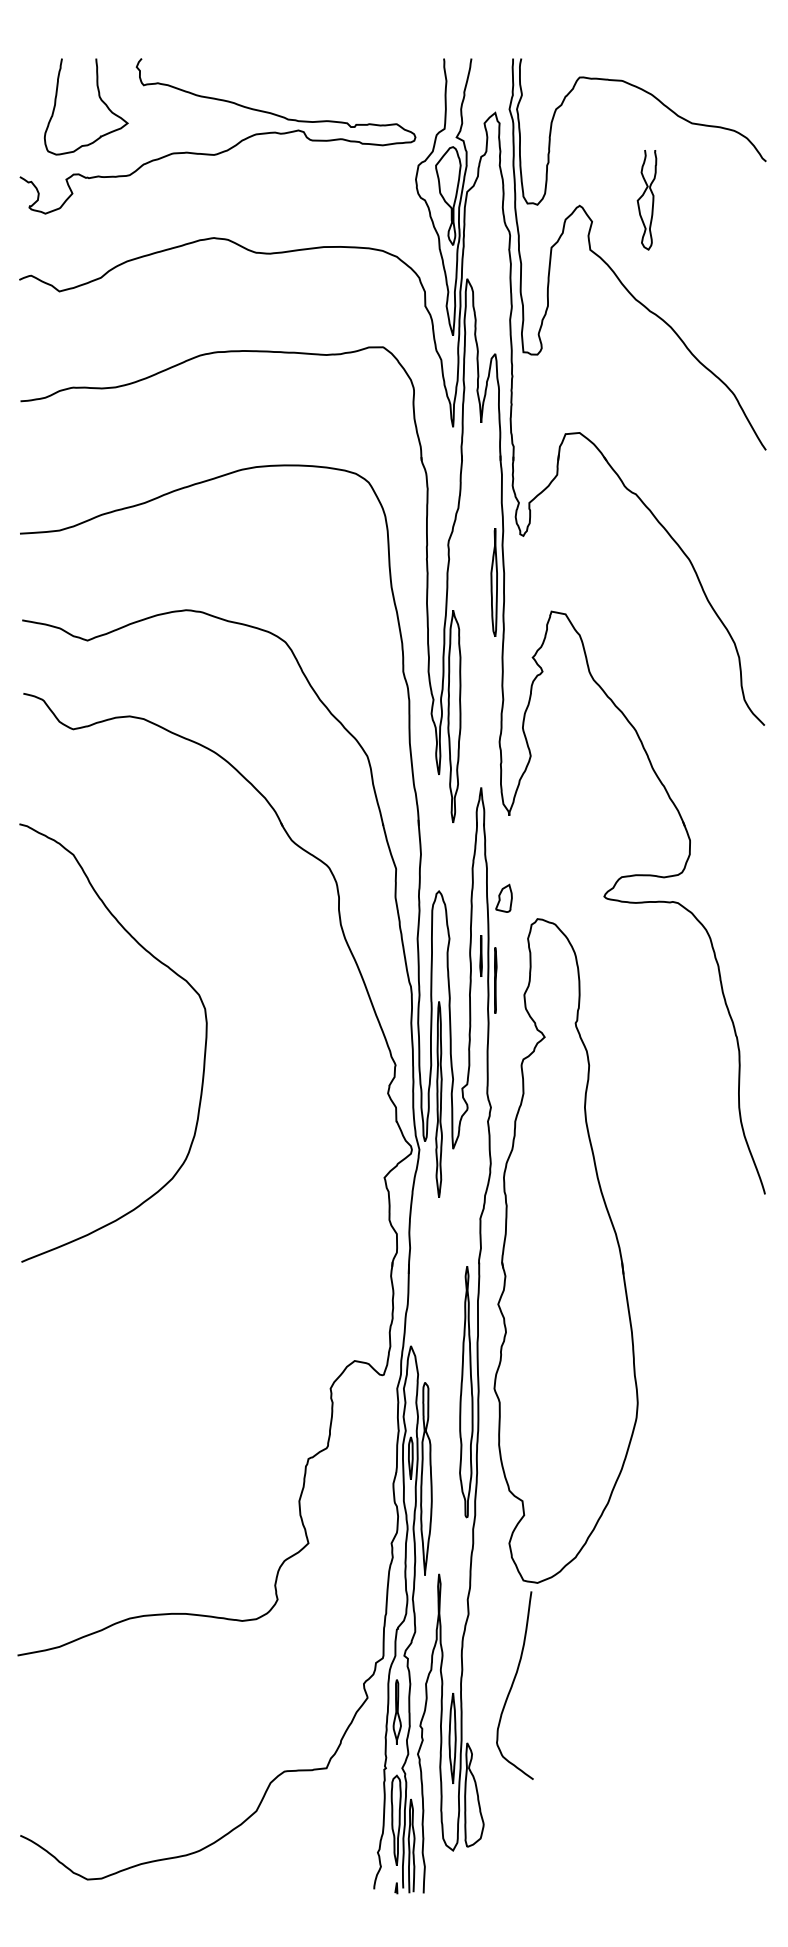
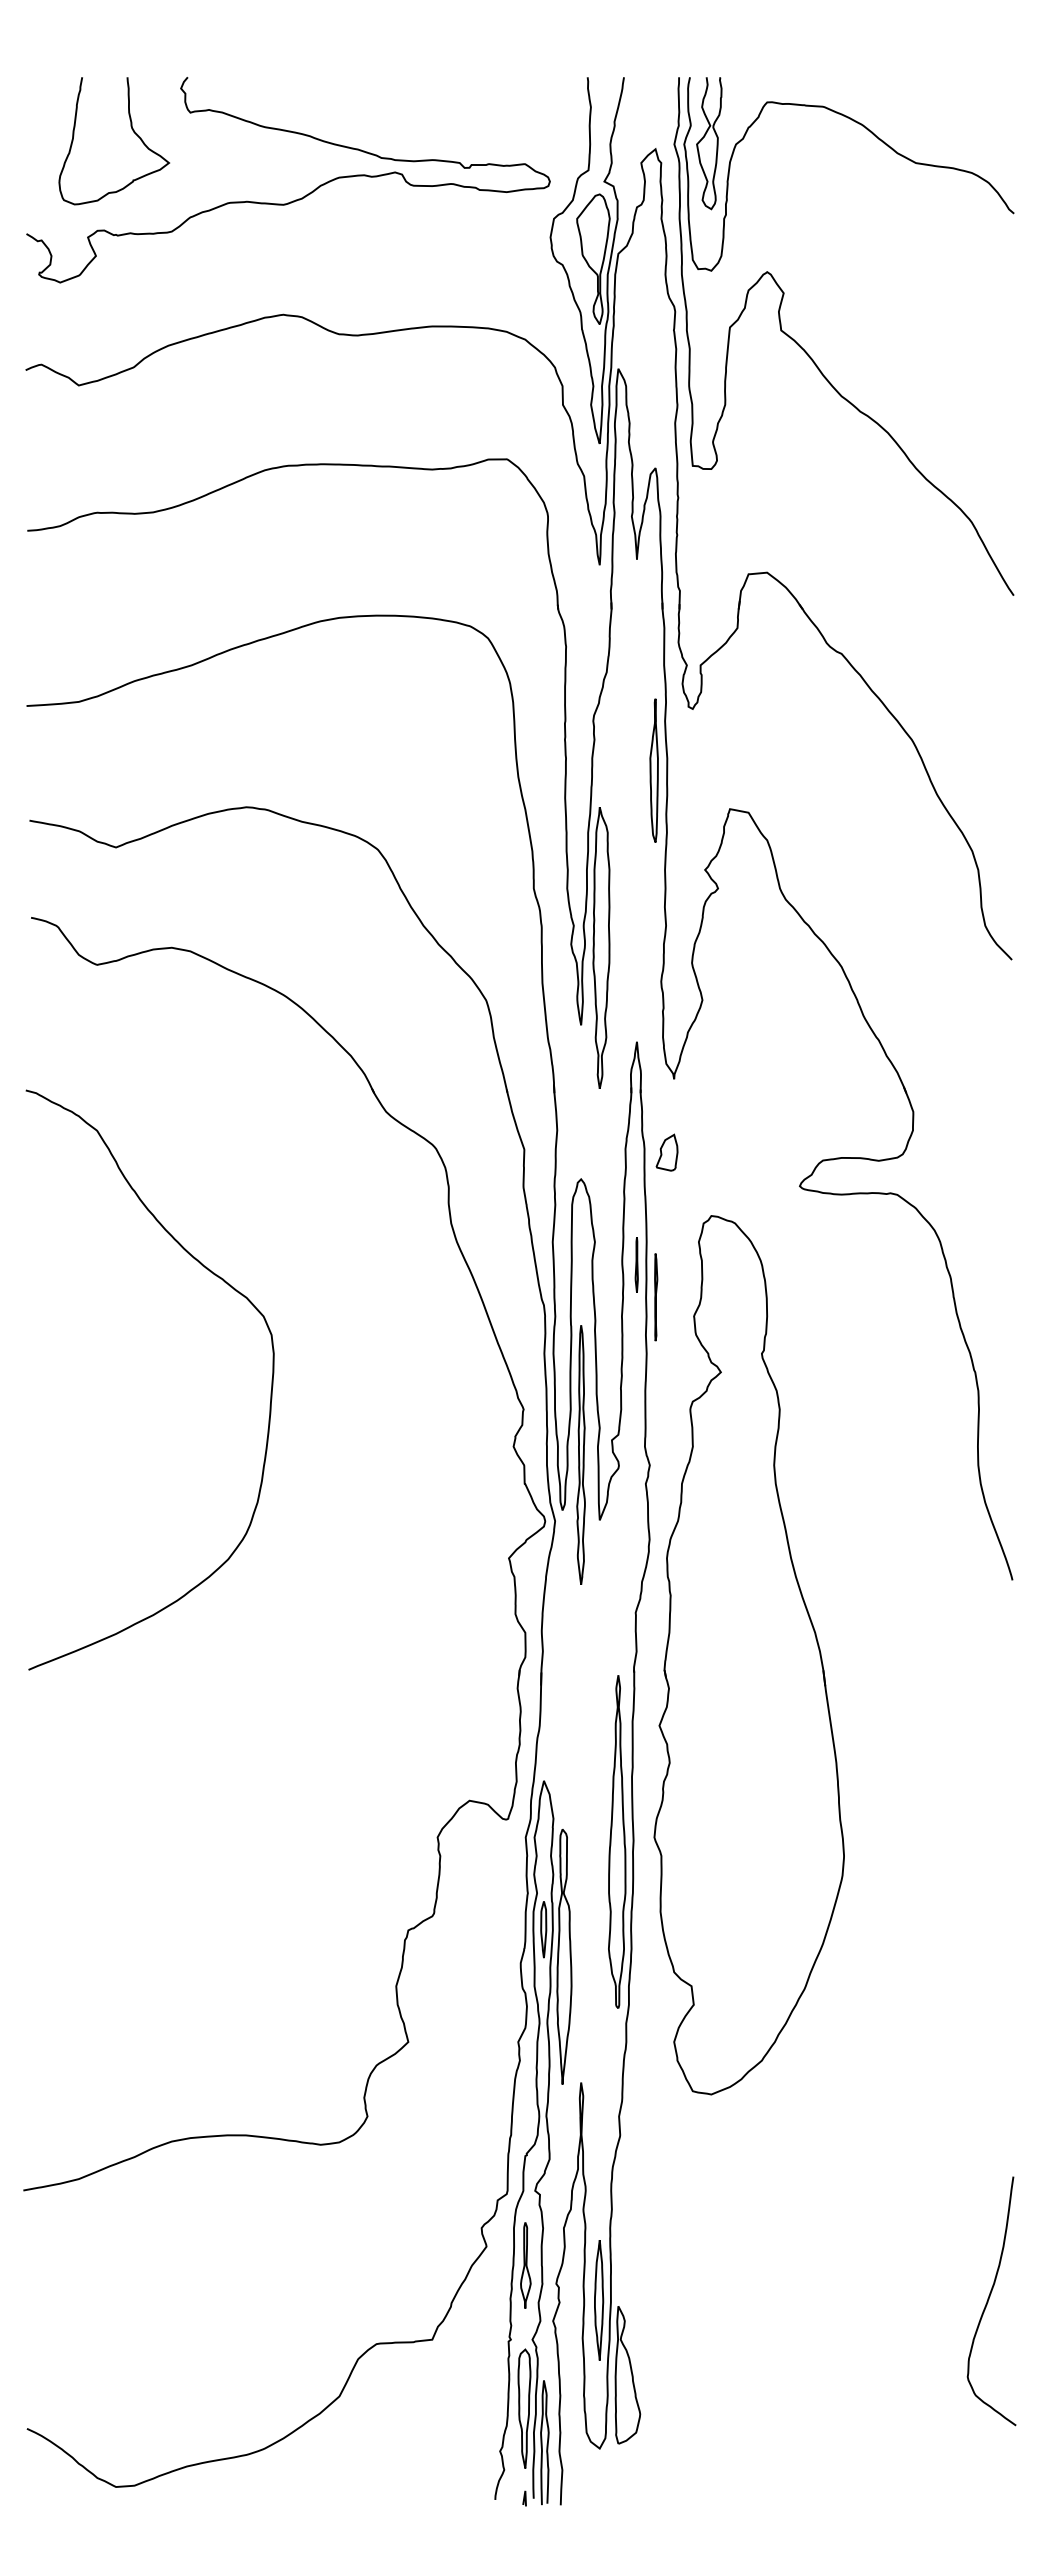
curve: (652, 200) -> (716, 143), moved
part: (503, 898) -> (666, 1152), moved
curve: (513, 1684) -> (989, 2299), moved

